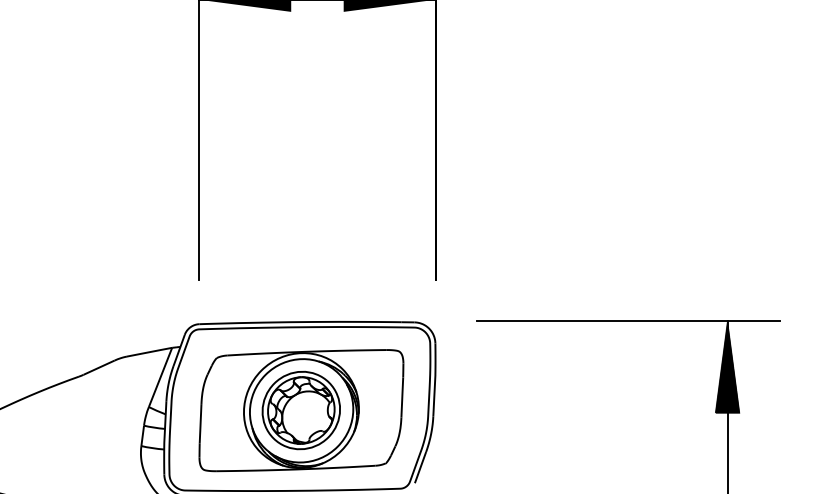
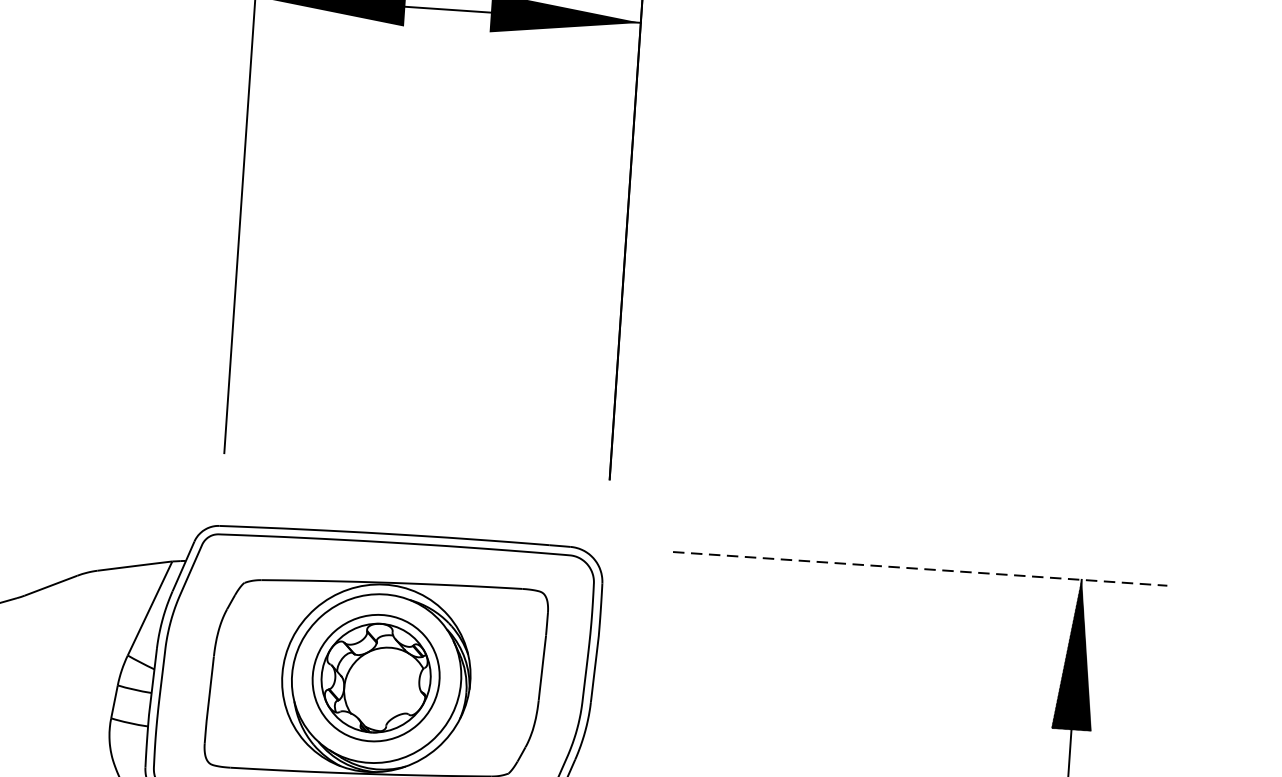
line: (629, 321) -> (921, 569), solid -> dashed

